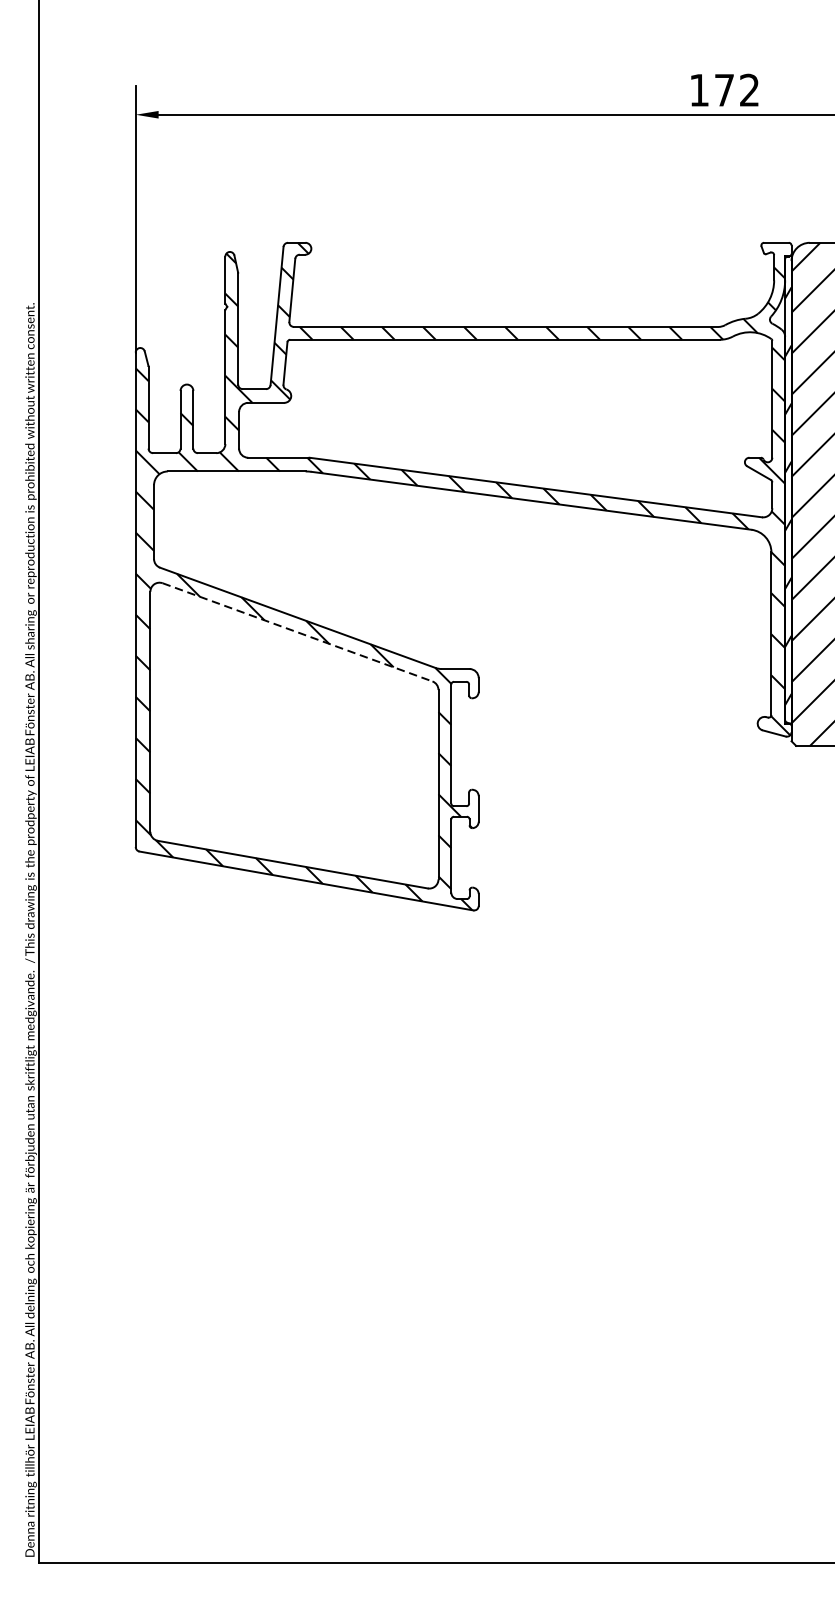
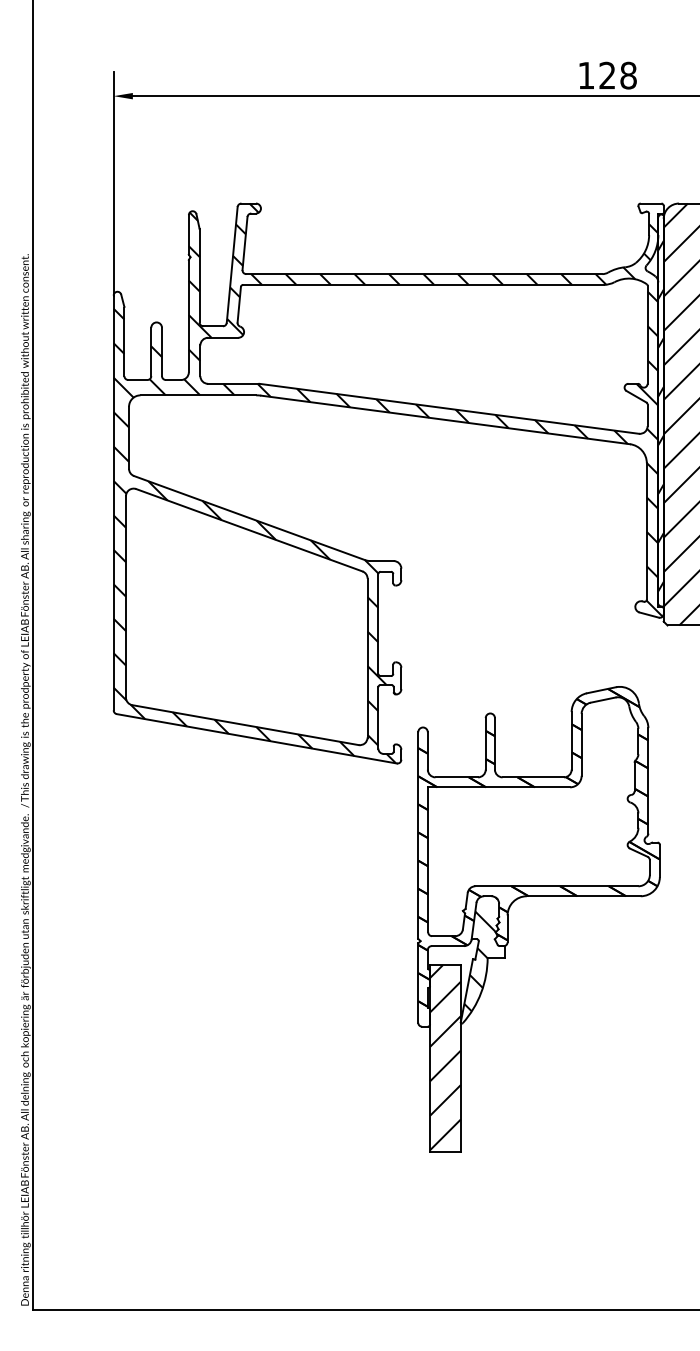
text: (736, 90) -> (617, 75), 172 -> 128
line: (297, 632) -> (249, 530), dashed -> solid
part: (642, 1068) -> (538, 896), added

